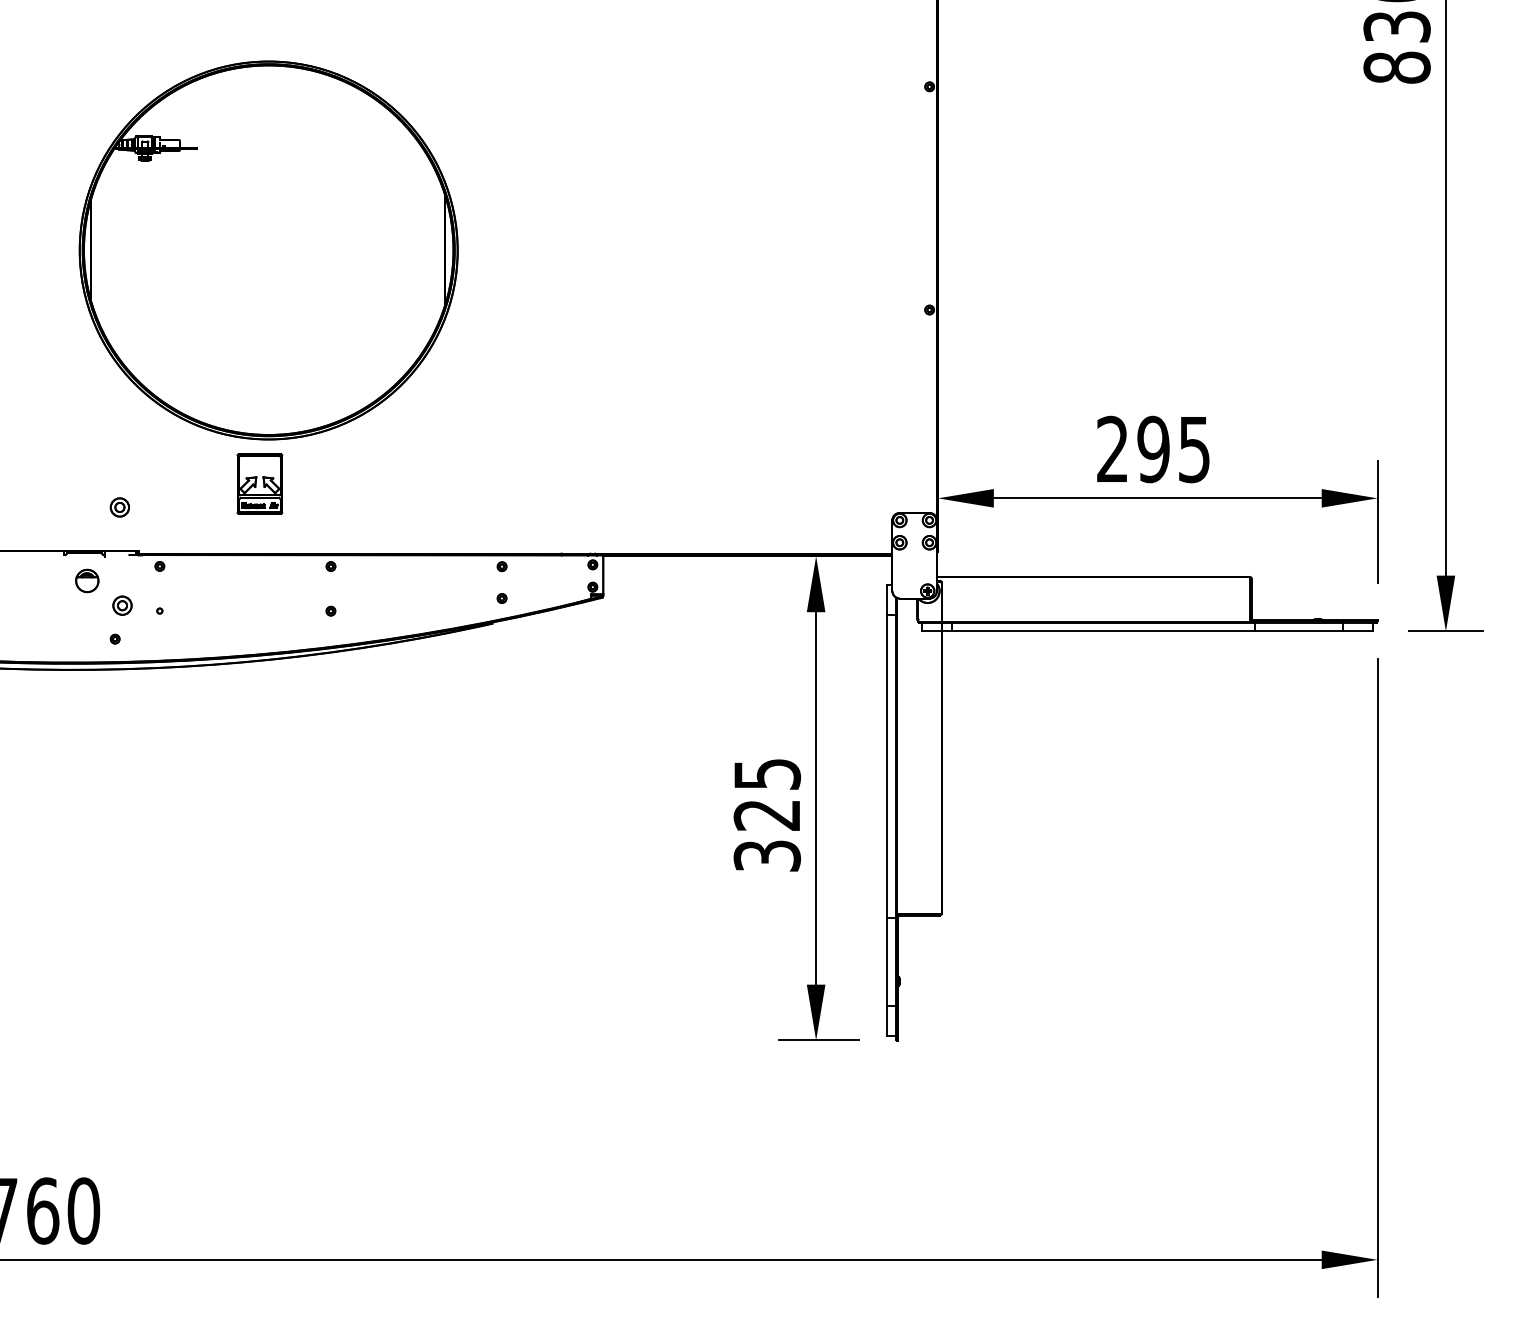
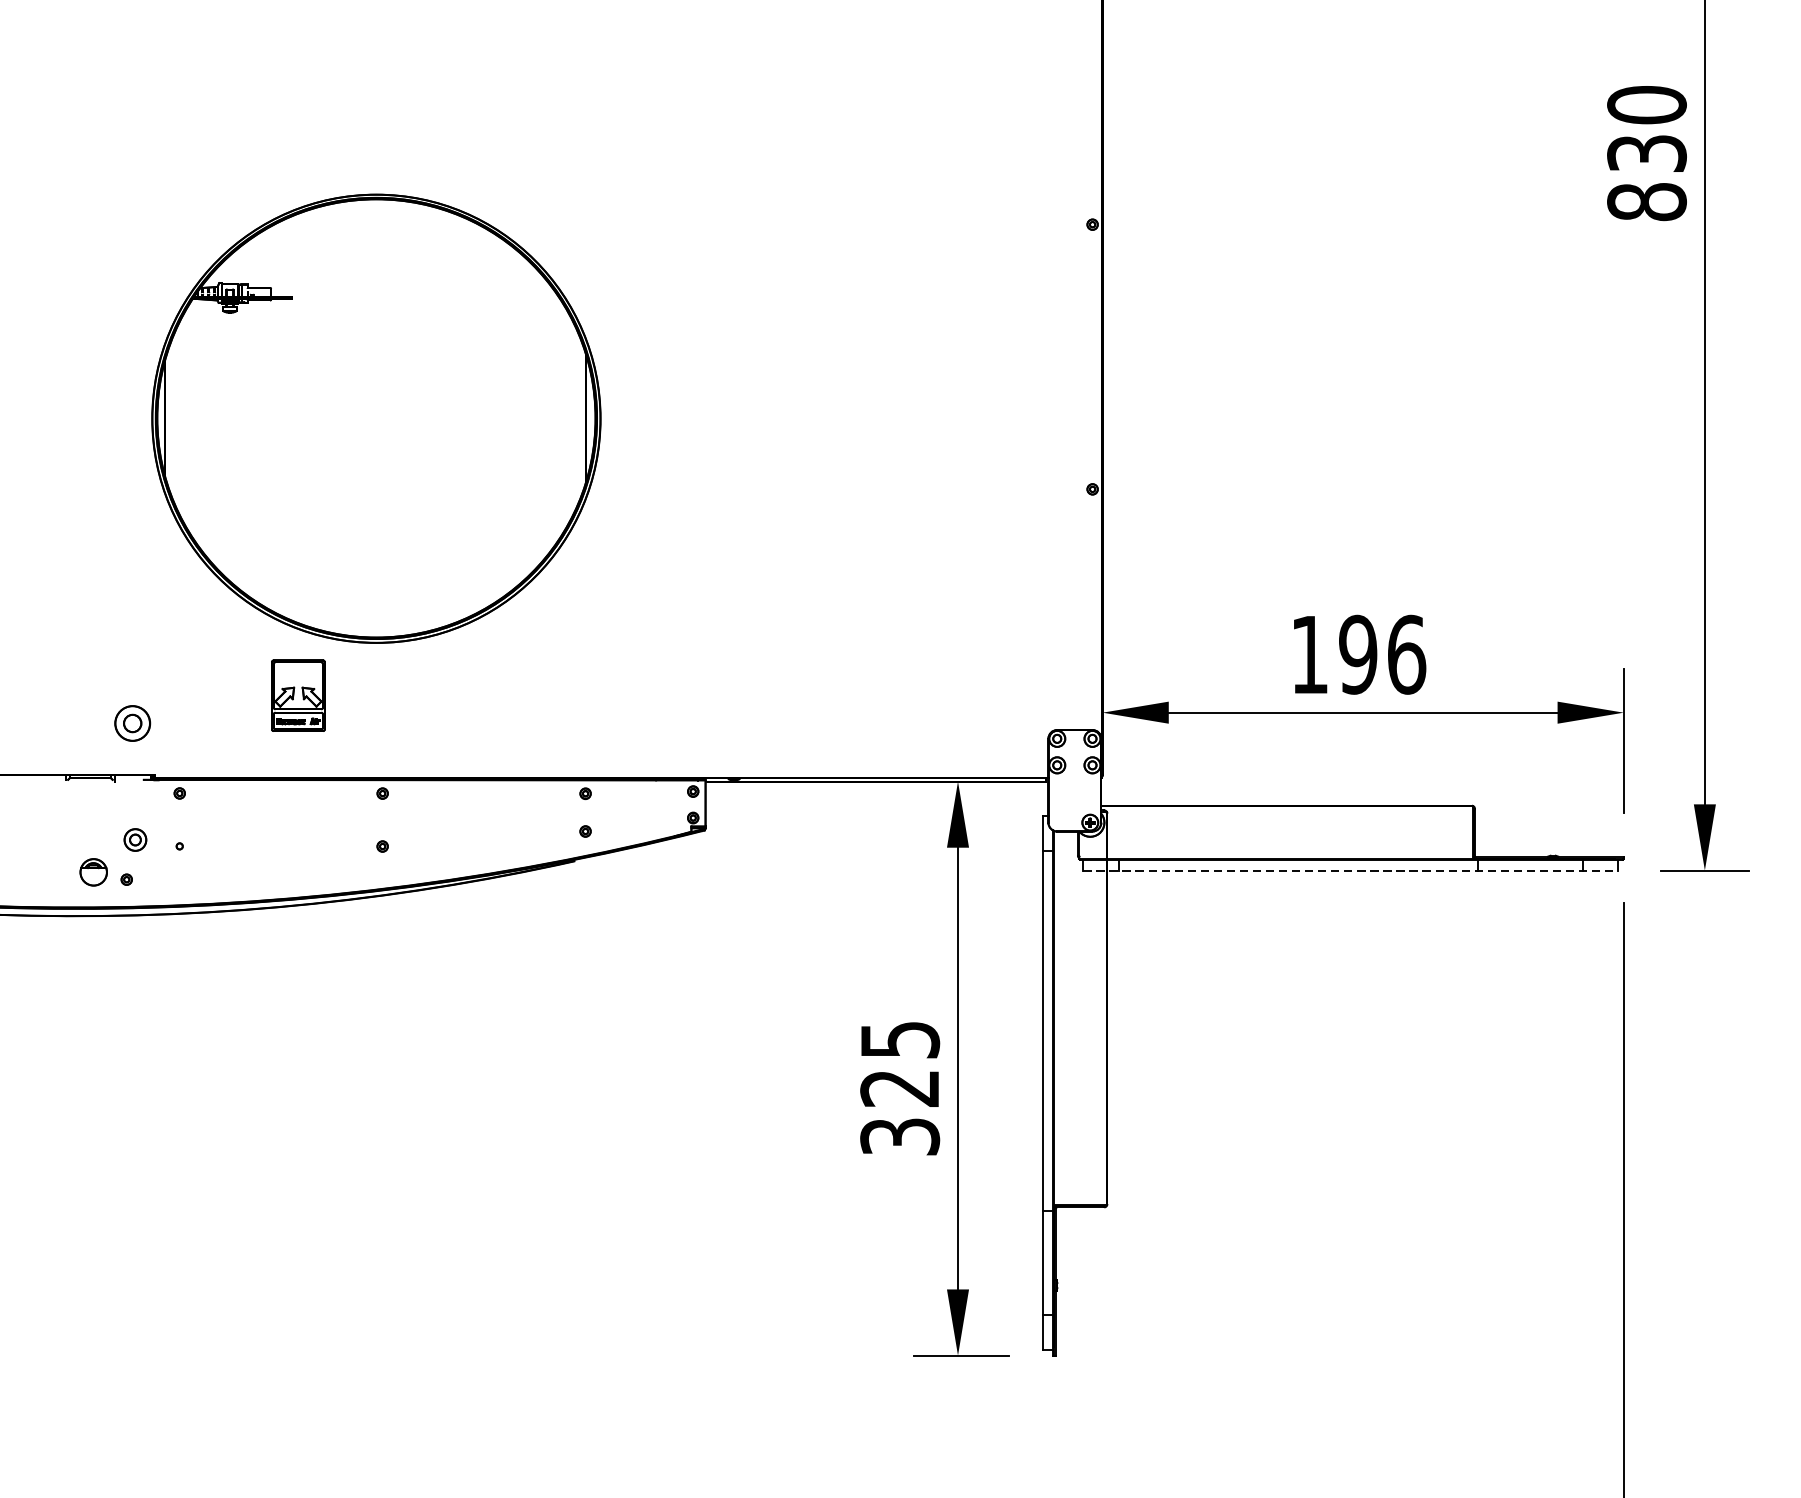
part: (268, 250) -> (376, 418), moved
text: (1153, 449) -> (1358, 654), 295 -> 196
part: (119, 507) -> (131, 723), size x1.6
part: (87, 580) -> (93, 871), moved
line: (1147, 631) -> (1350, 870), solid -> dashed

